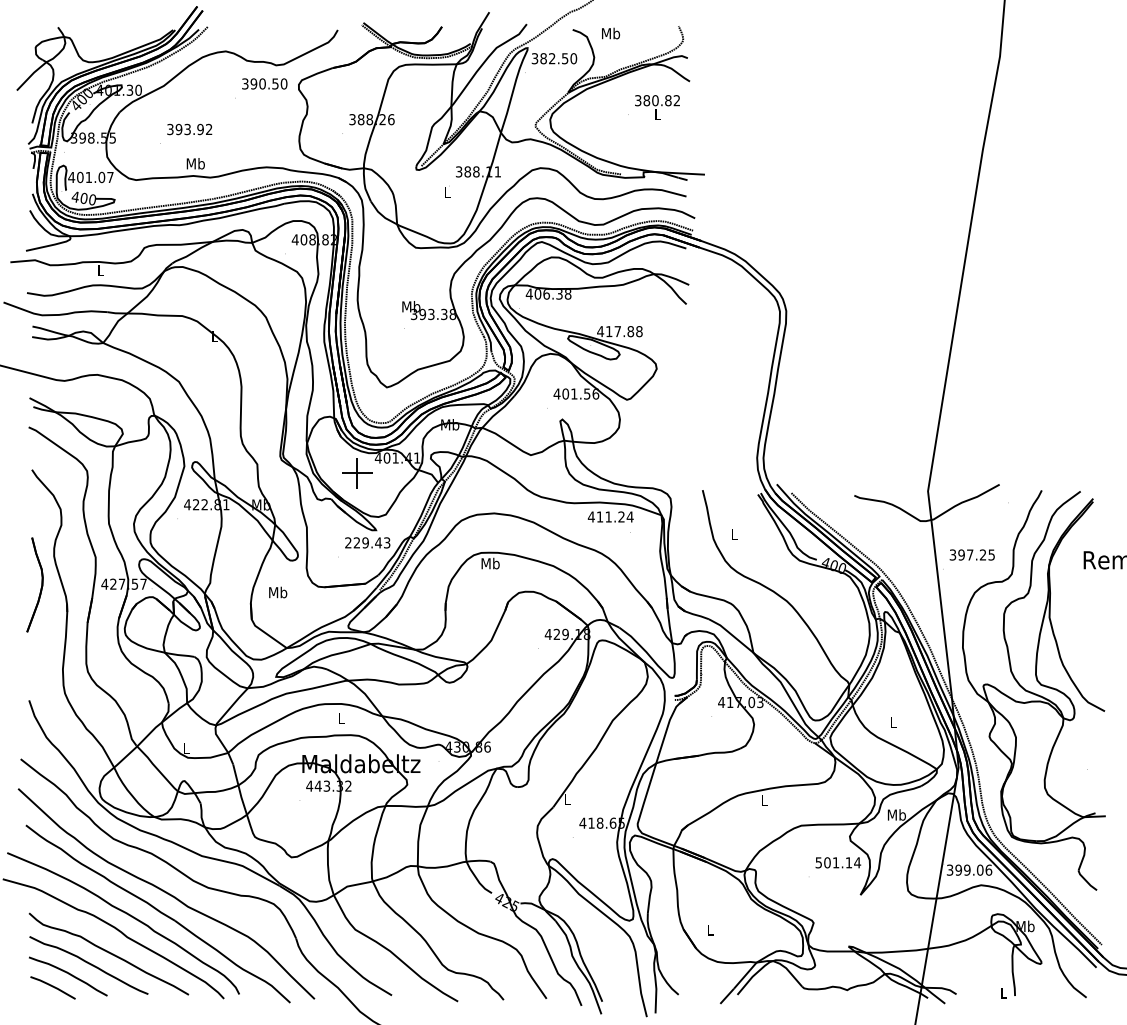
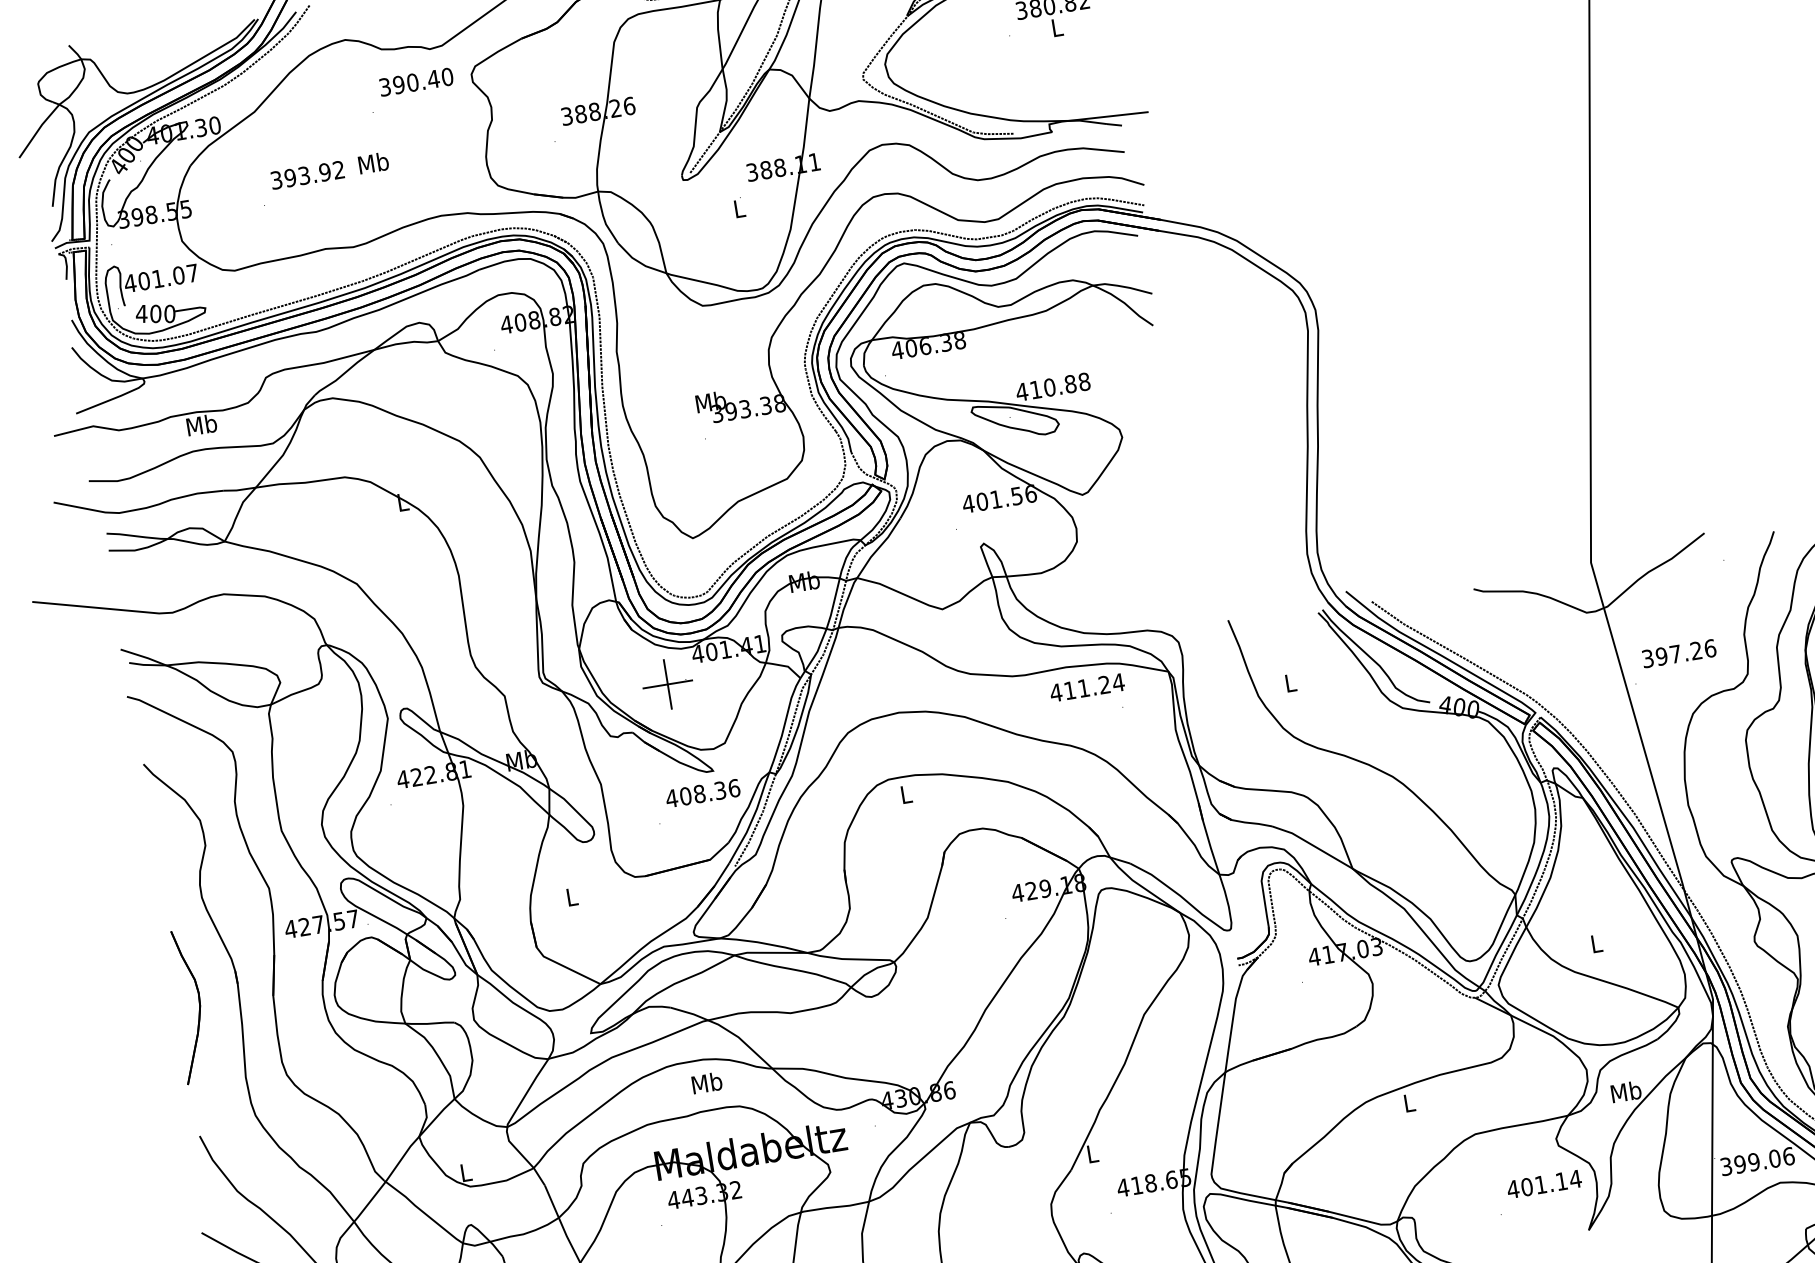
text: (274, 83) -> (431, 78), 390.50 -> 390.40
text: (195, 163) -> (372, 162), moved
text: (100, 269) -> (200, 423), L -> Mb
text: (617, 331) -> (1049, 387), 417.88 -> 410.88
text: (367, 542) -> (702, 792), 229.43 -> 408.36
text: (991, 554) -> (1709, 647), 397.25 -> 397.26
text: (490, 563) -> (905, 794), Mb -> L
part: (41, 584) -> (198, 1004), moved
text: (278, 592) -> (572, 896), Mb -> L
text: (341, 718) -> (707, 1082), L -> Mb
text: (818, 862) -> (1512, 1188), 501.14 -> 401.14

